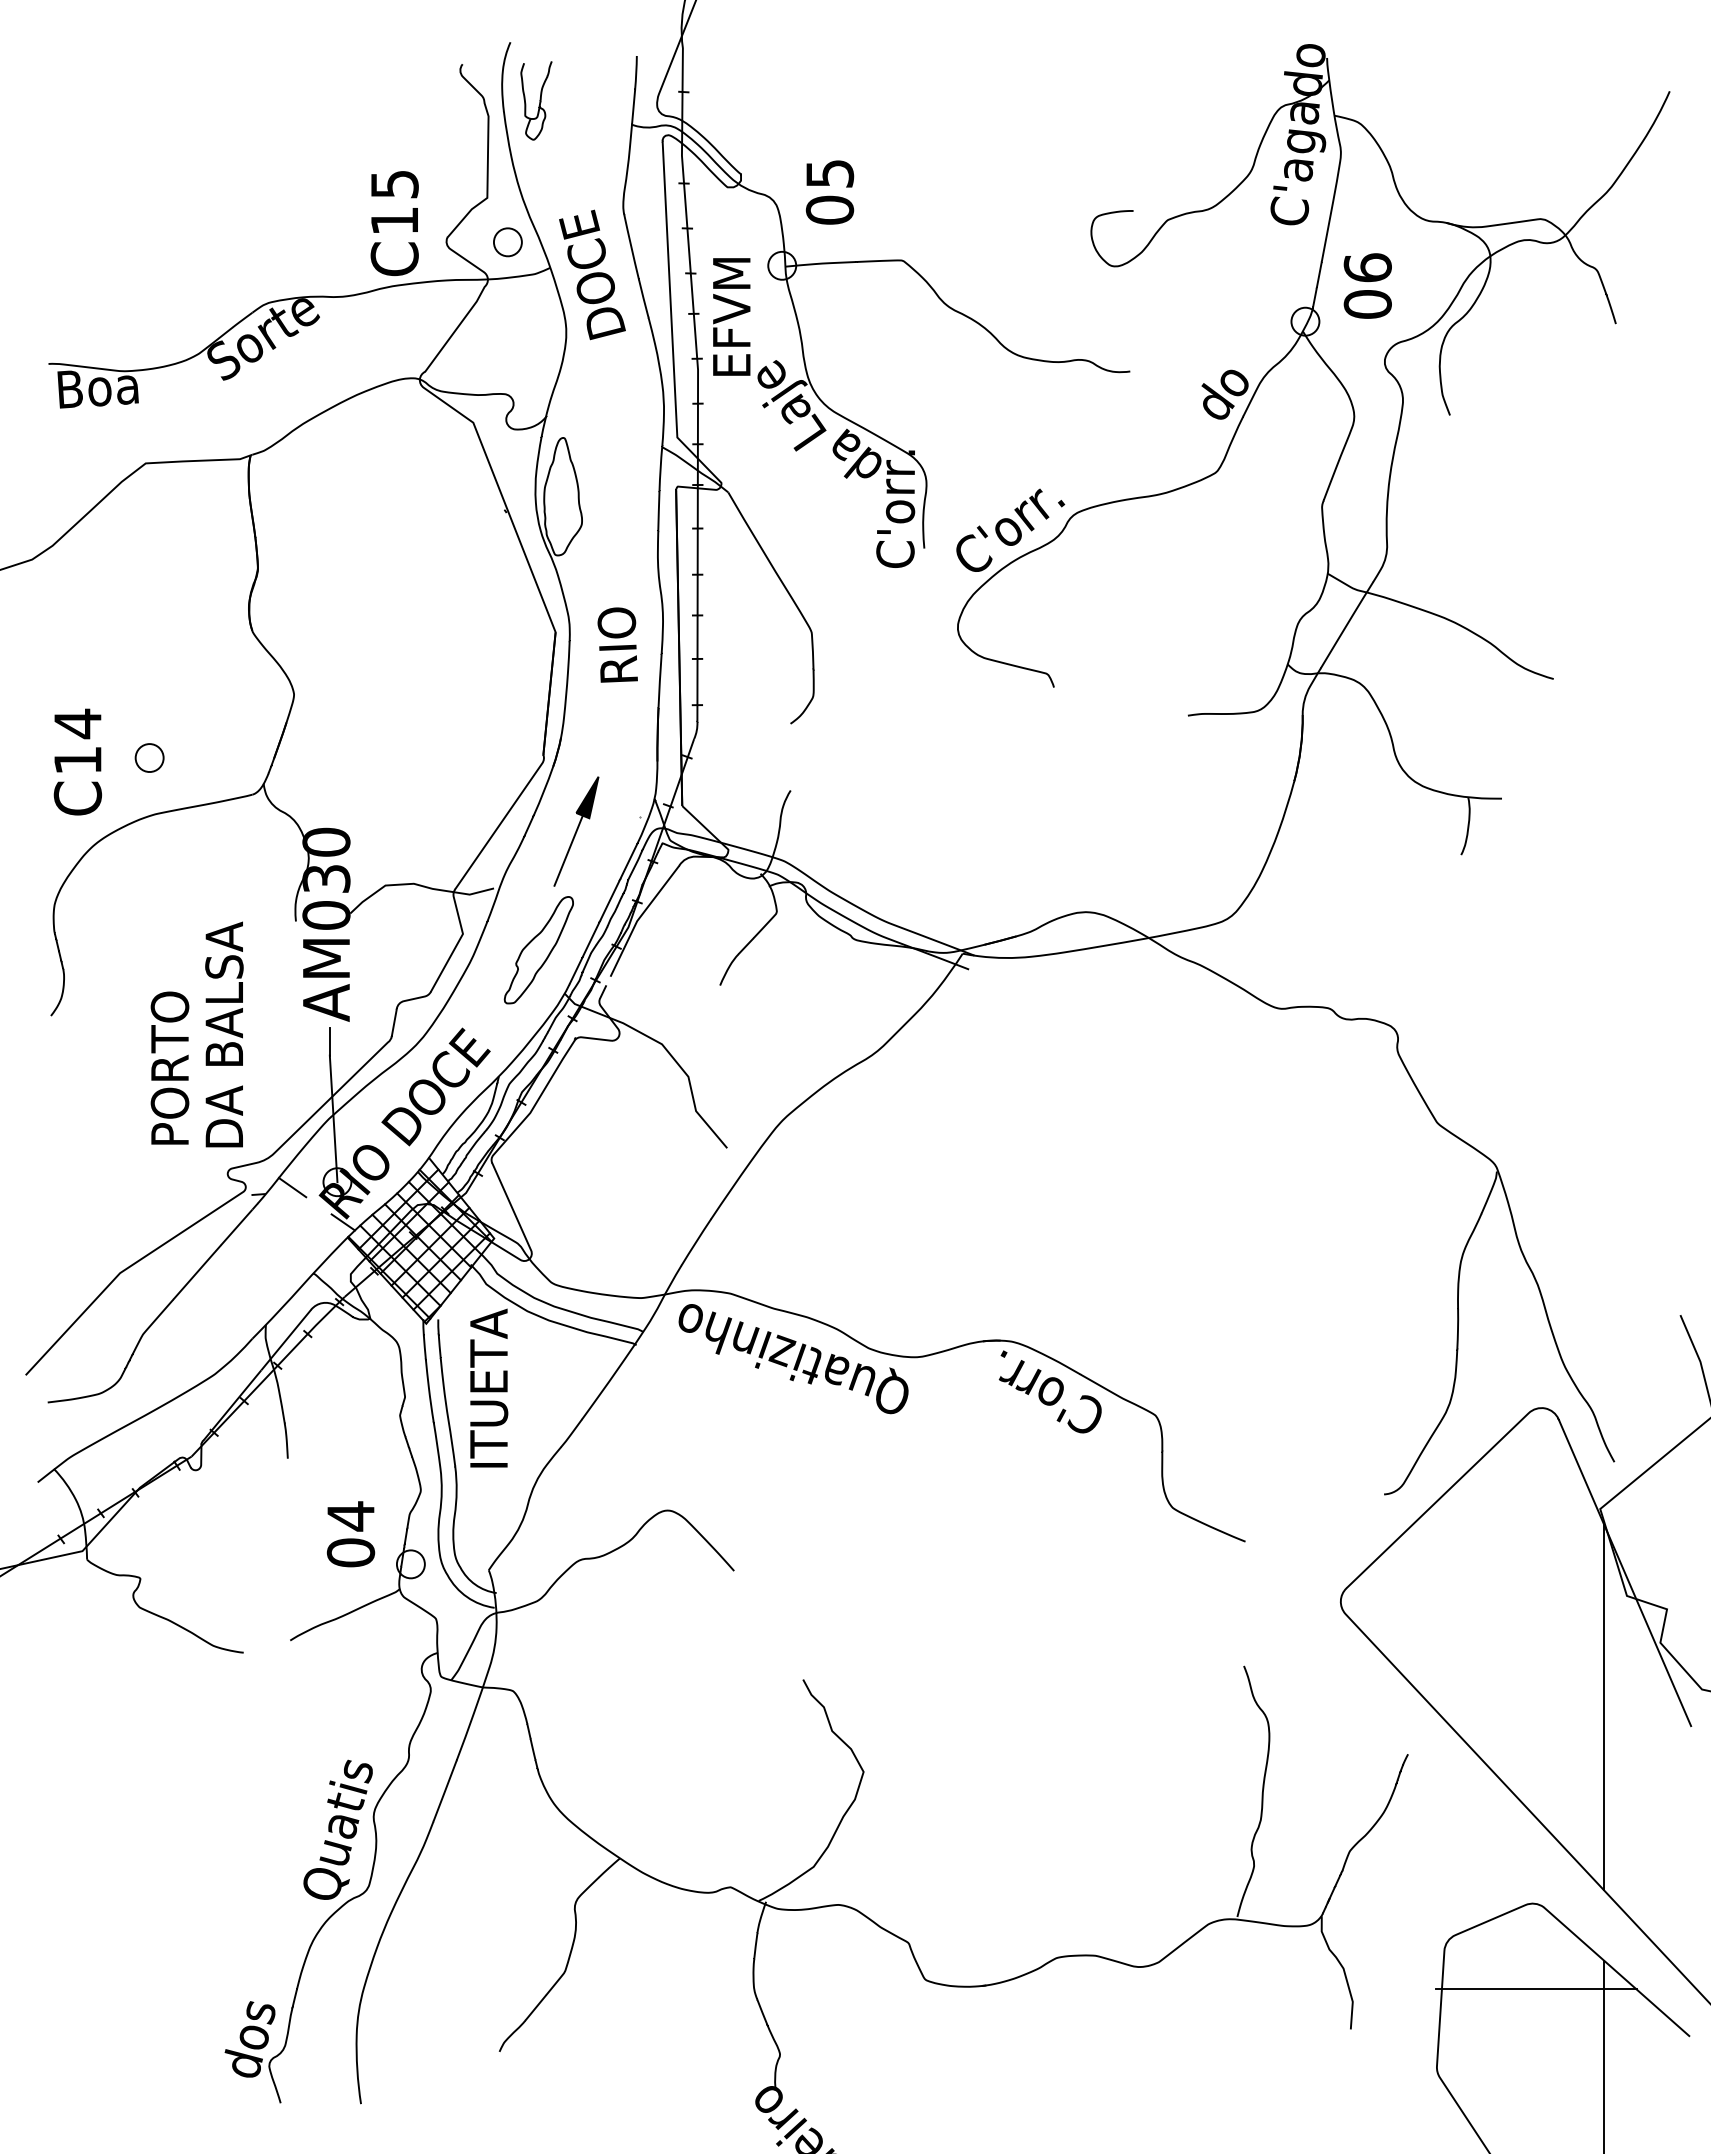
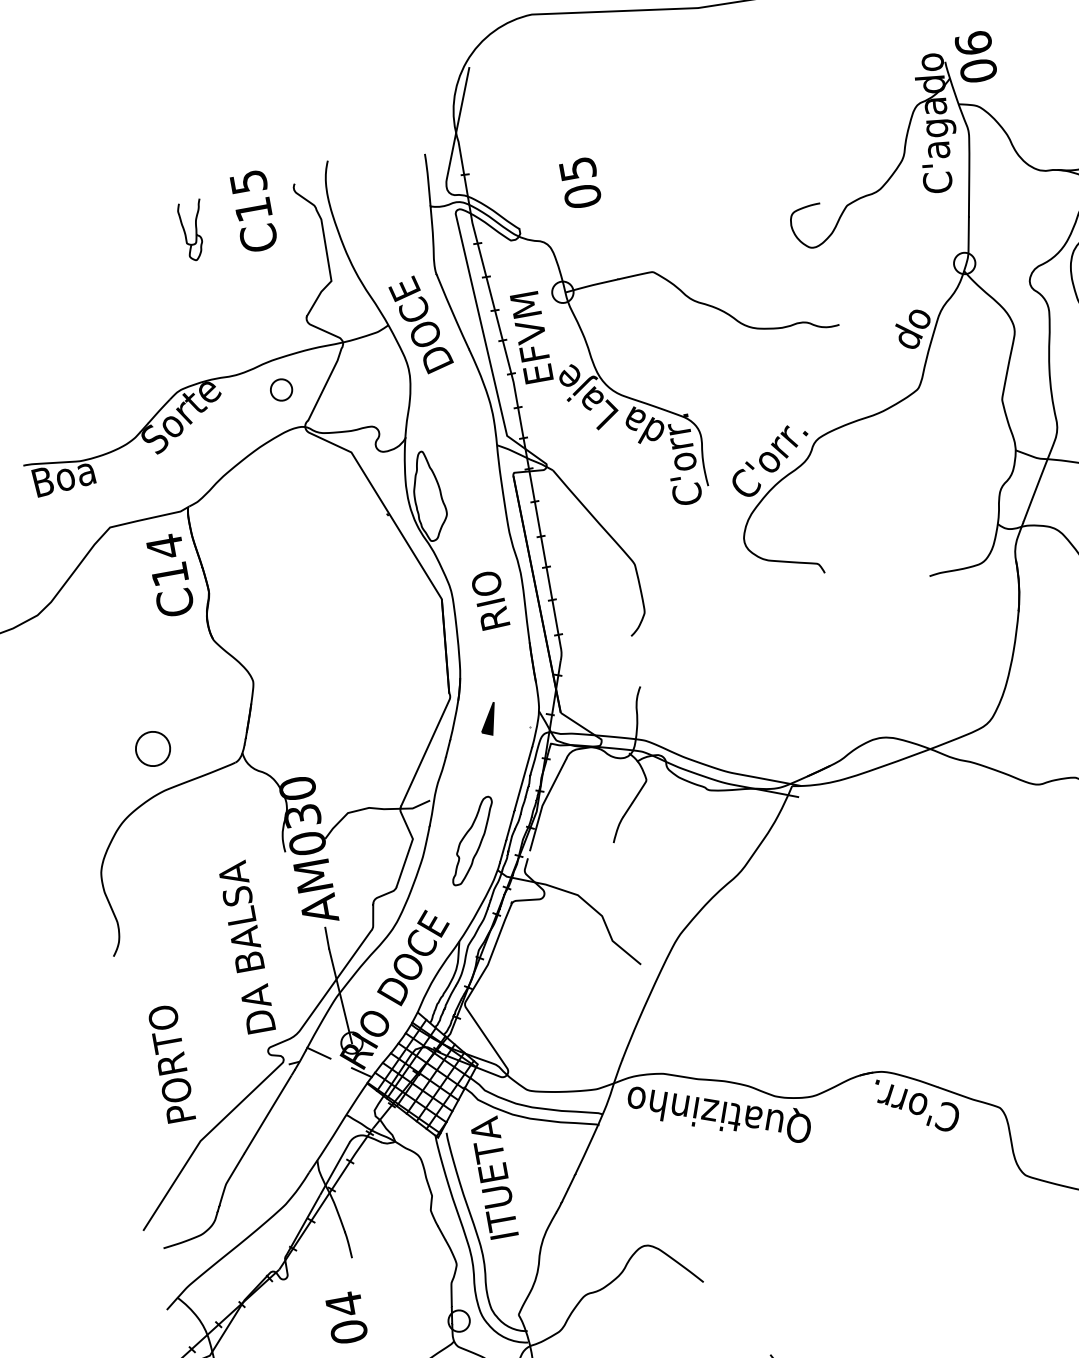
part: (536, 100) -> (193, 230), moved
text: (829, 192) -> (580, 183), moved
text: (394, 223) -> (253, 211), moved
part: (507, 242) -> (281, 390), moved
text: (1367, 285) -> (975, 56), moved
part: (149, 757) -> (152, 748), size x1.6
text: (77, 761) -> (169, 575), moved
line: (568, 850) -> (481, 761), removed
text: (169, 1067) -> (171, 1063), moved
text: (350, 1534) -> (346, 1318), moved

